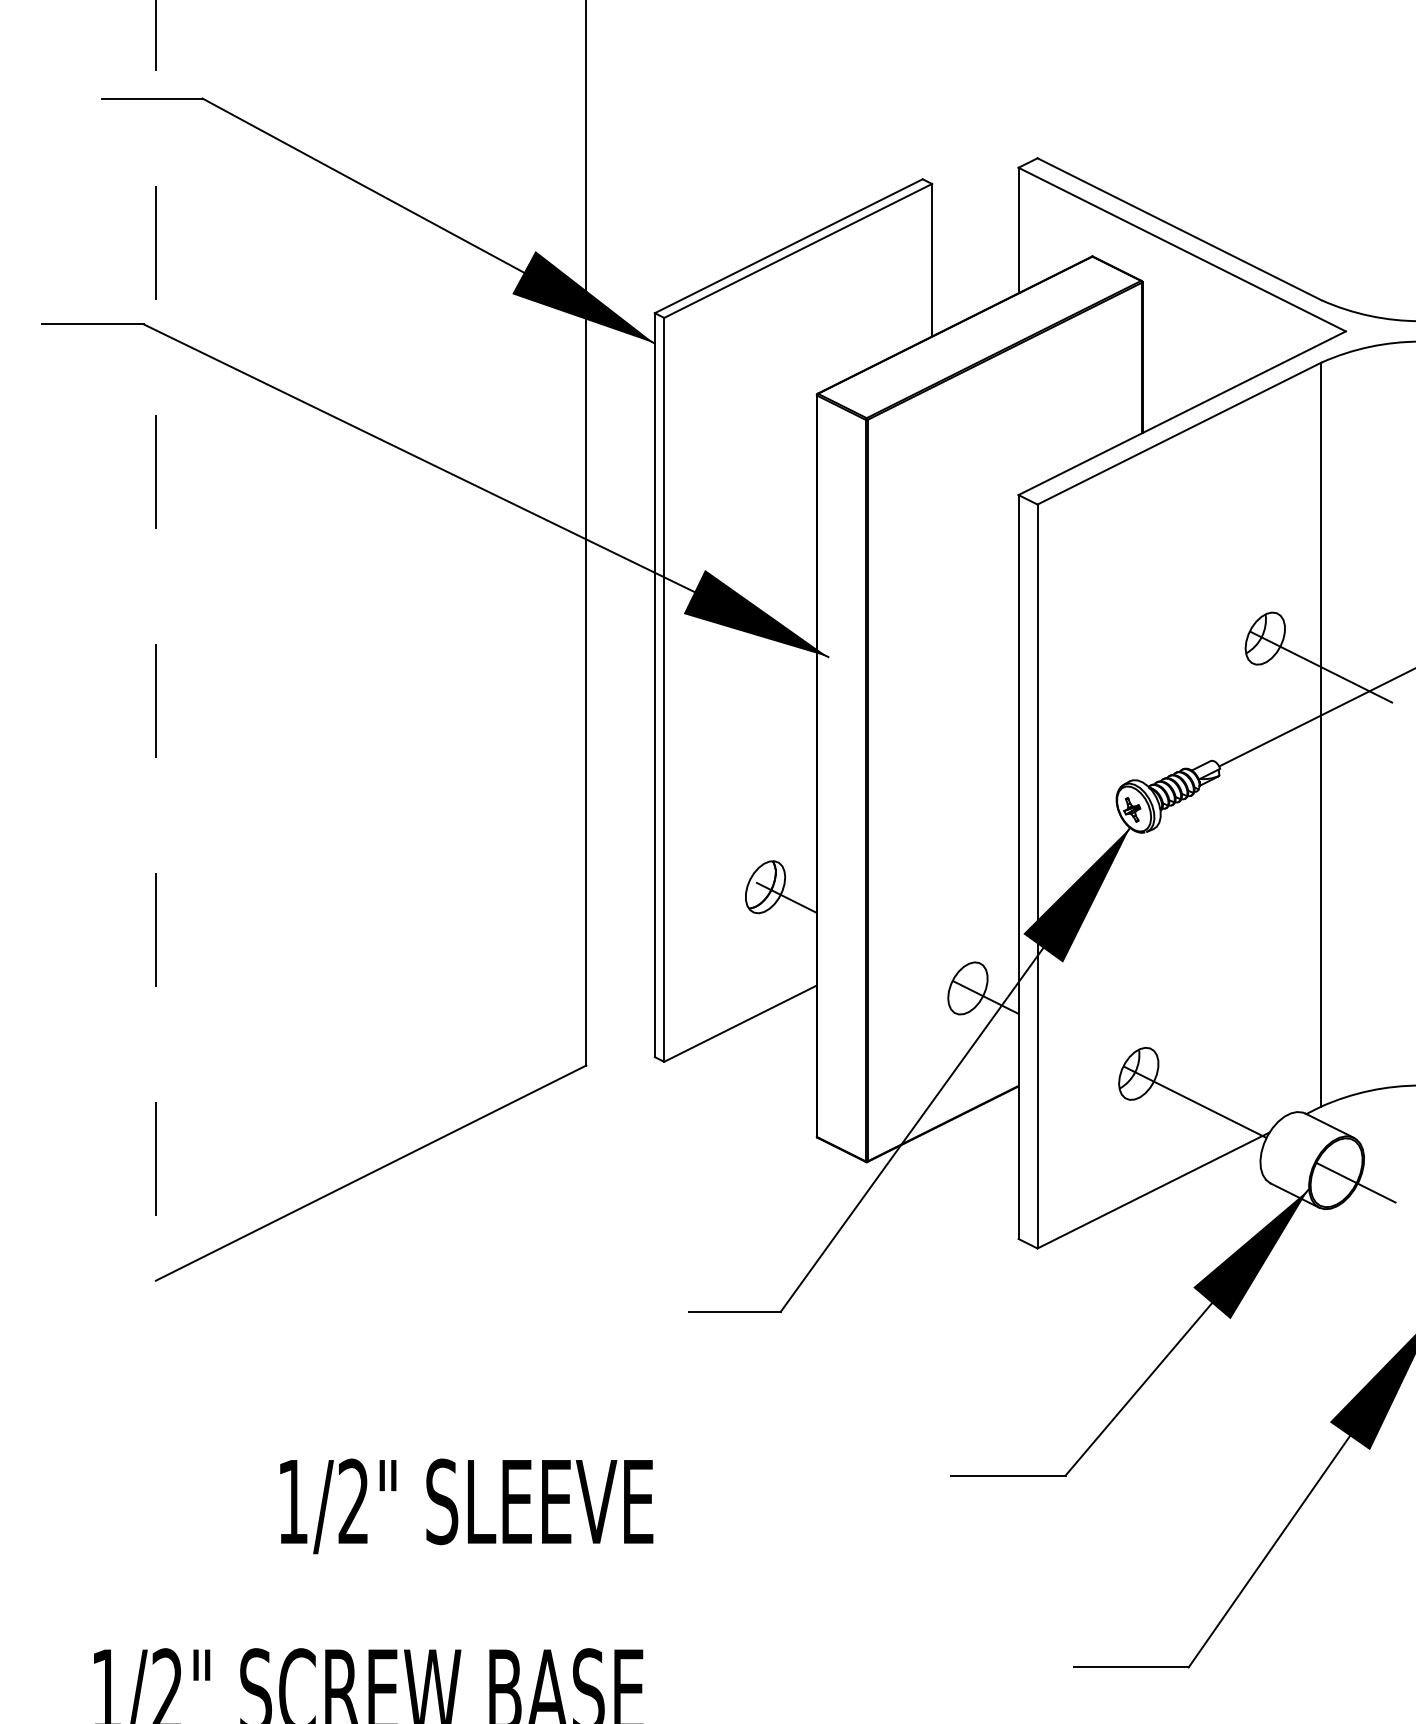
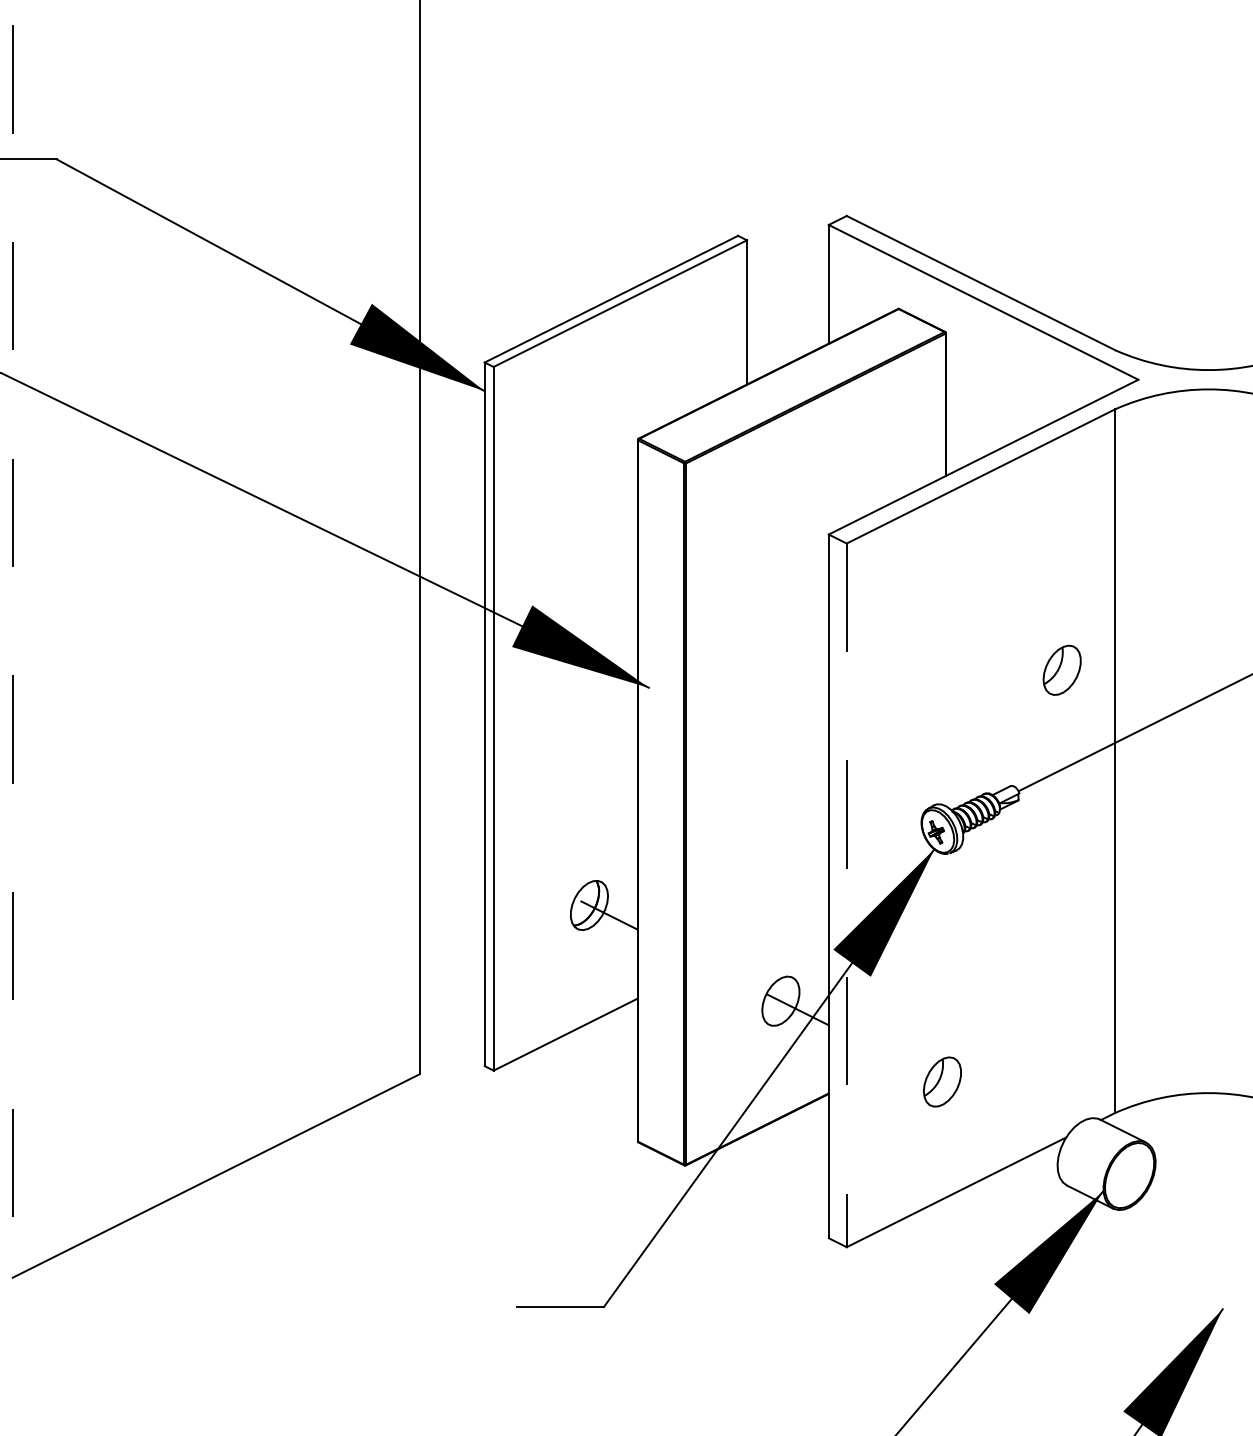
line: (1320, 667) -> (1114, 697), removed
line: (1037, 876) -> (846, 895), solid -> dashed
line: (1194, 1101) -> (995, 1108), removed
line: (1356, 1182) -> (1148, 1184), removed

